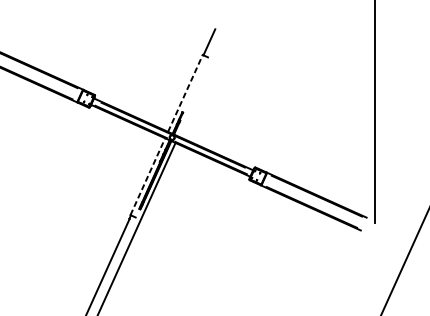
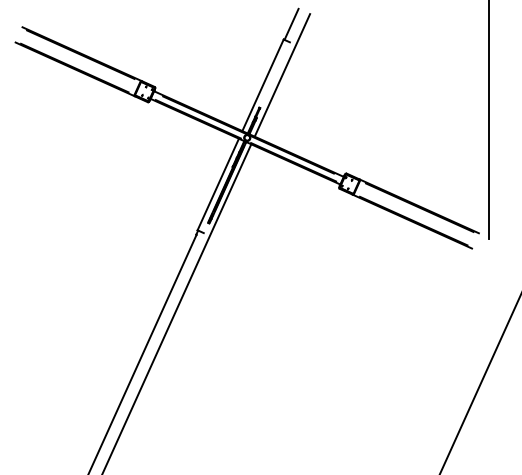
line: (201, 85) -> (282, 75), added
line: (185, 92) -> (263, 84), dashed -> solid
line: (148, 176) -> (218, 184), dashed -> solid

